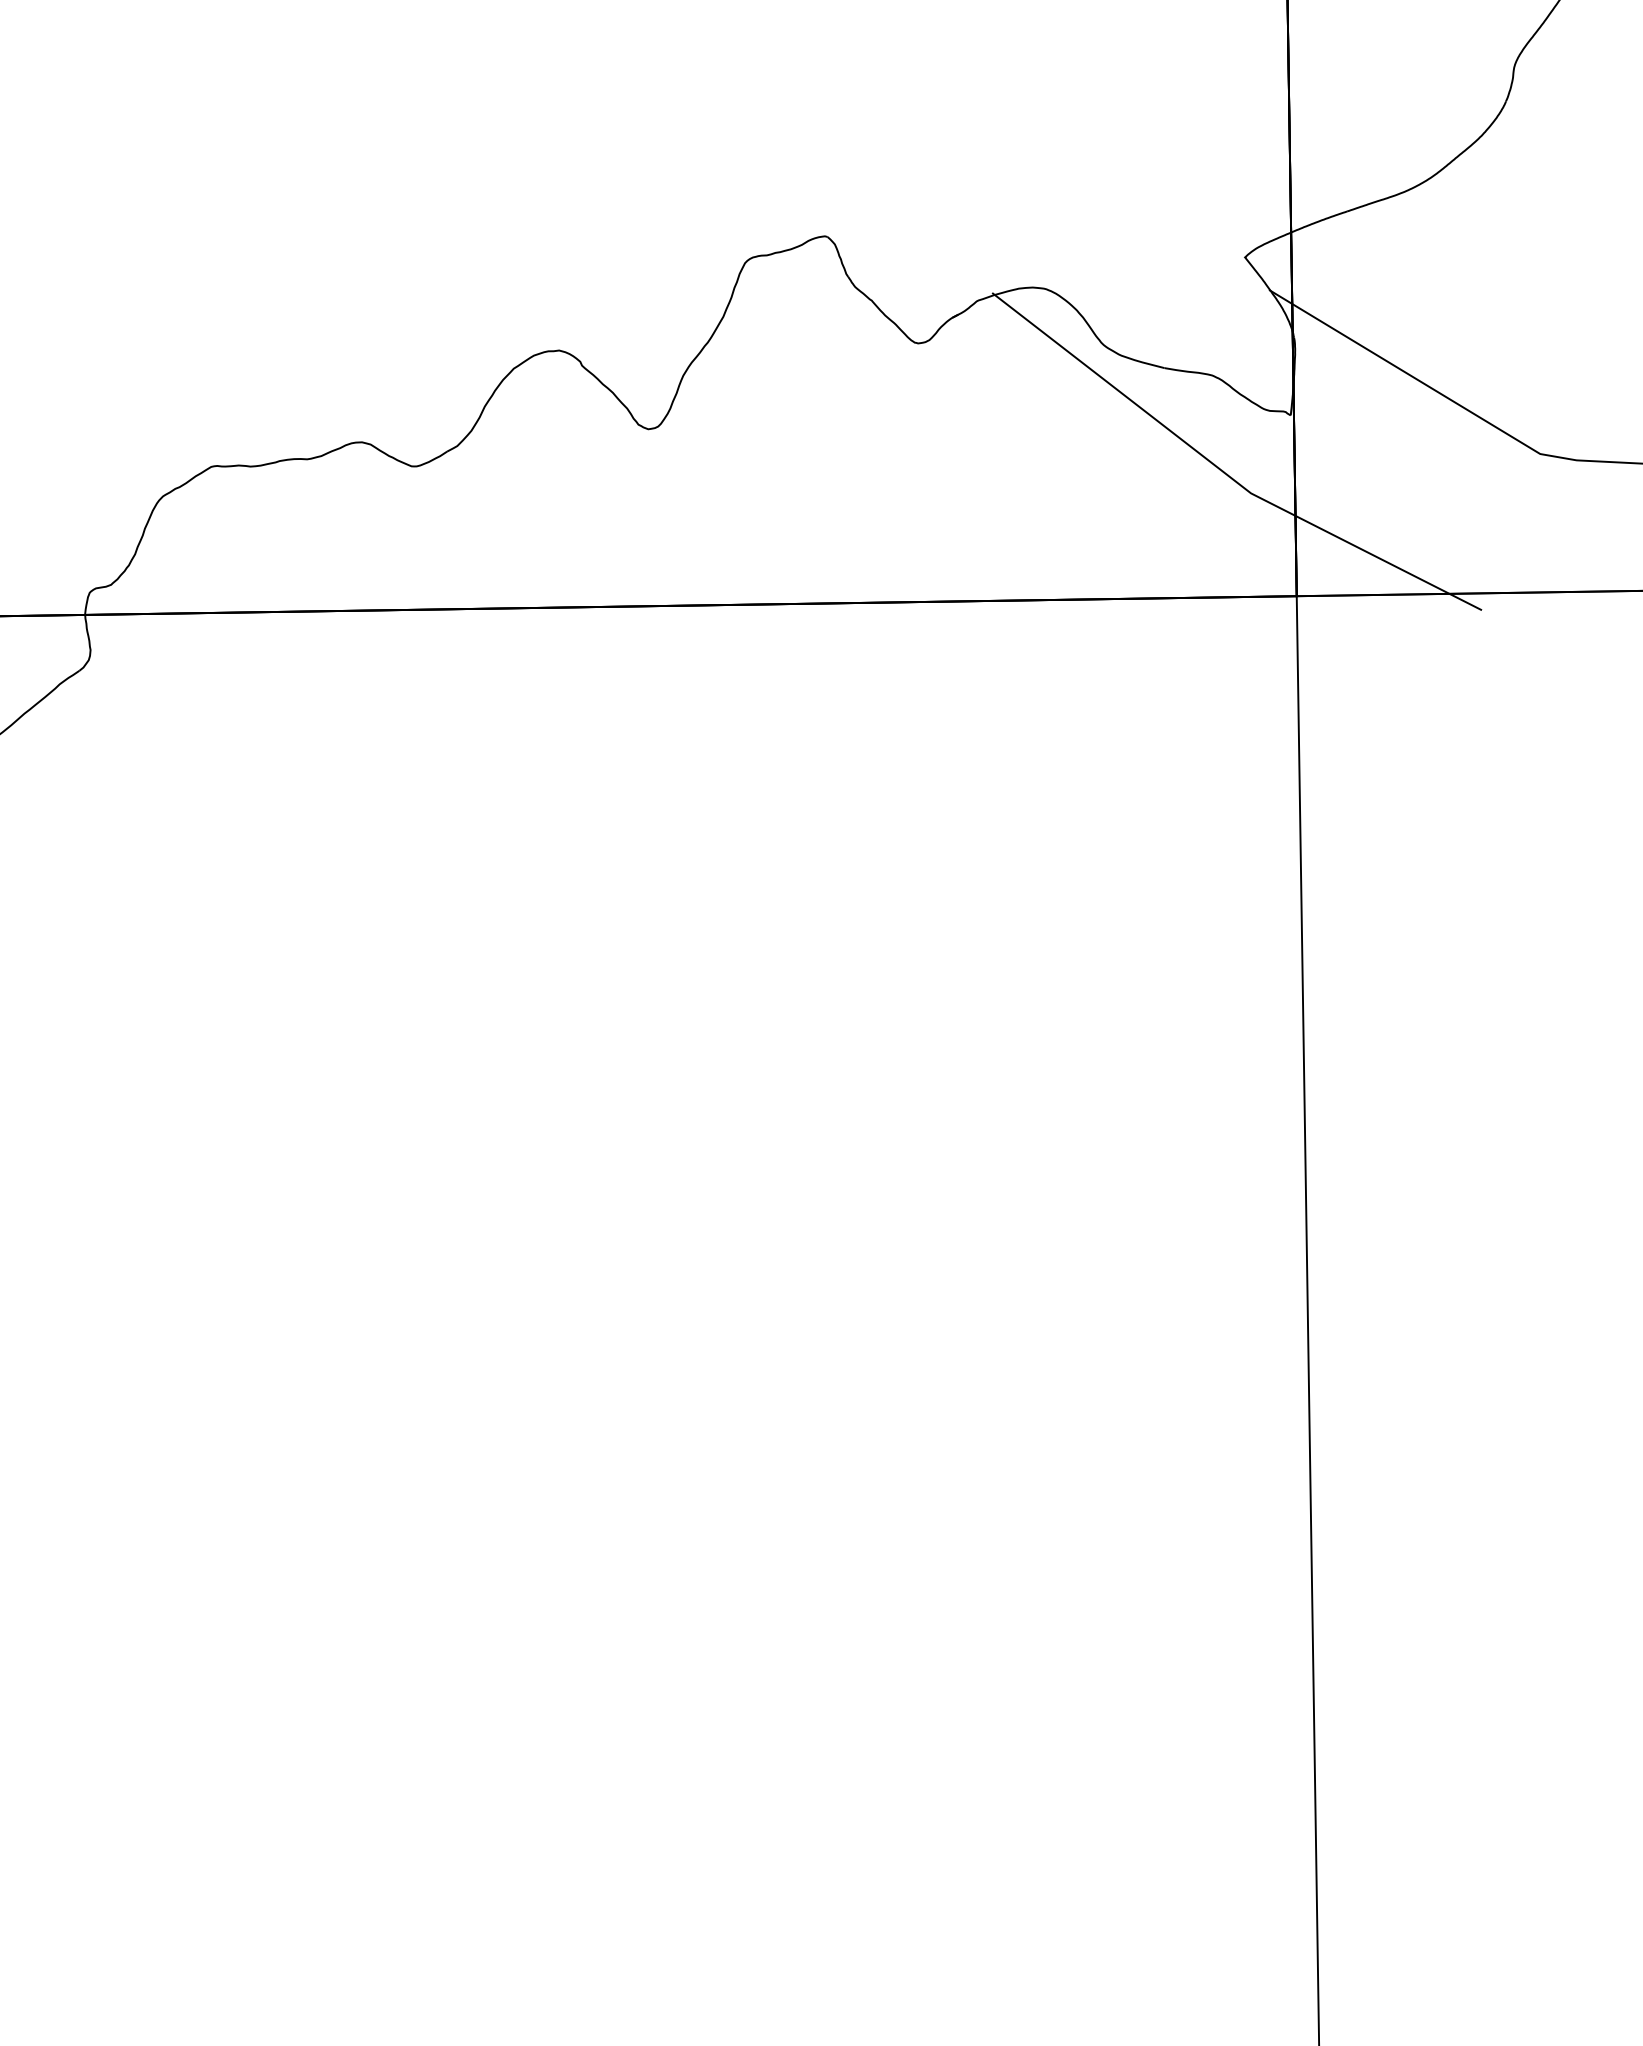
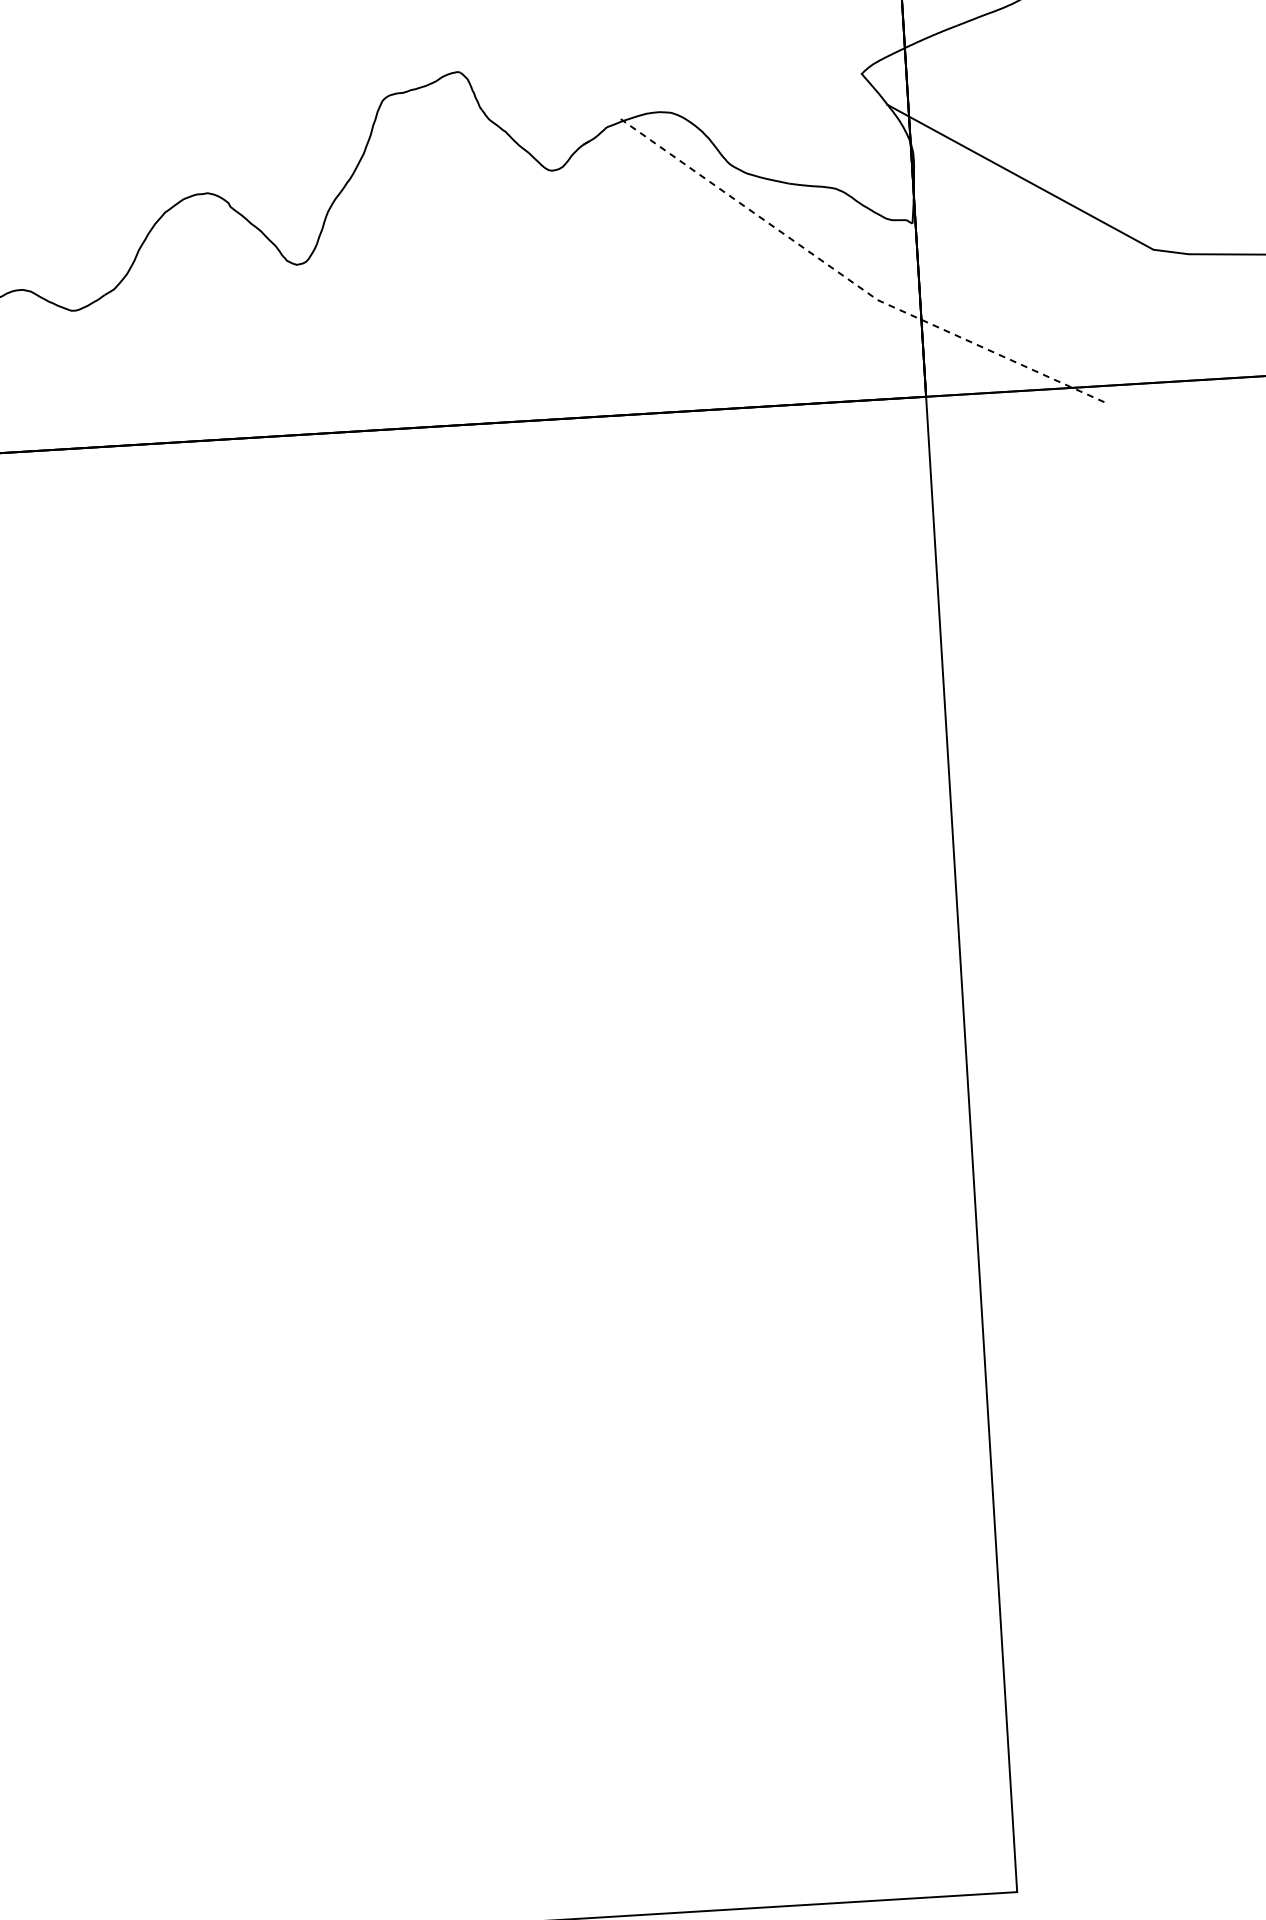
line: (1224, 472) -> (851, 281), solid -> dashed

